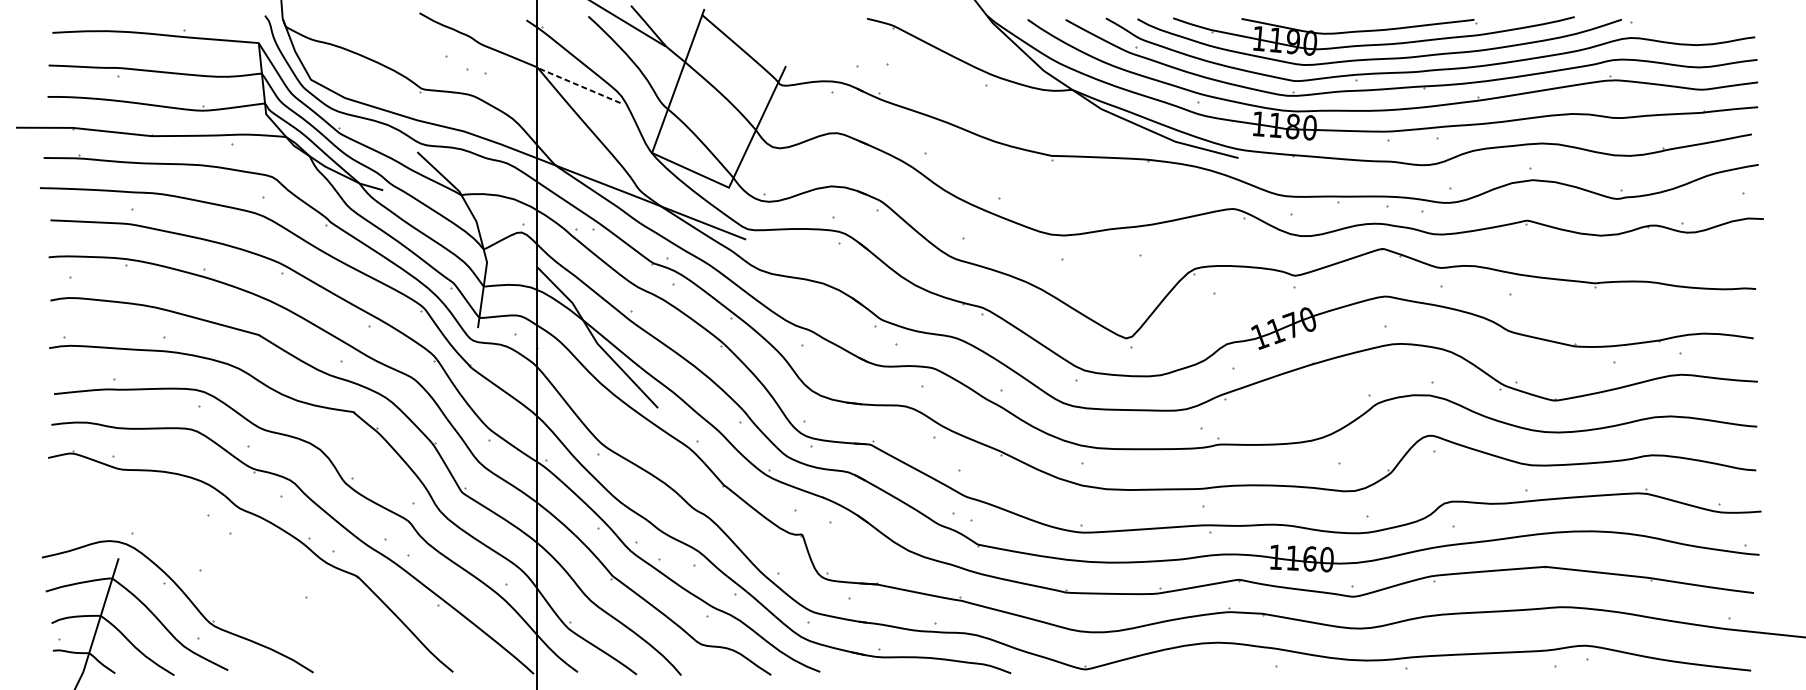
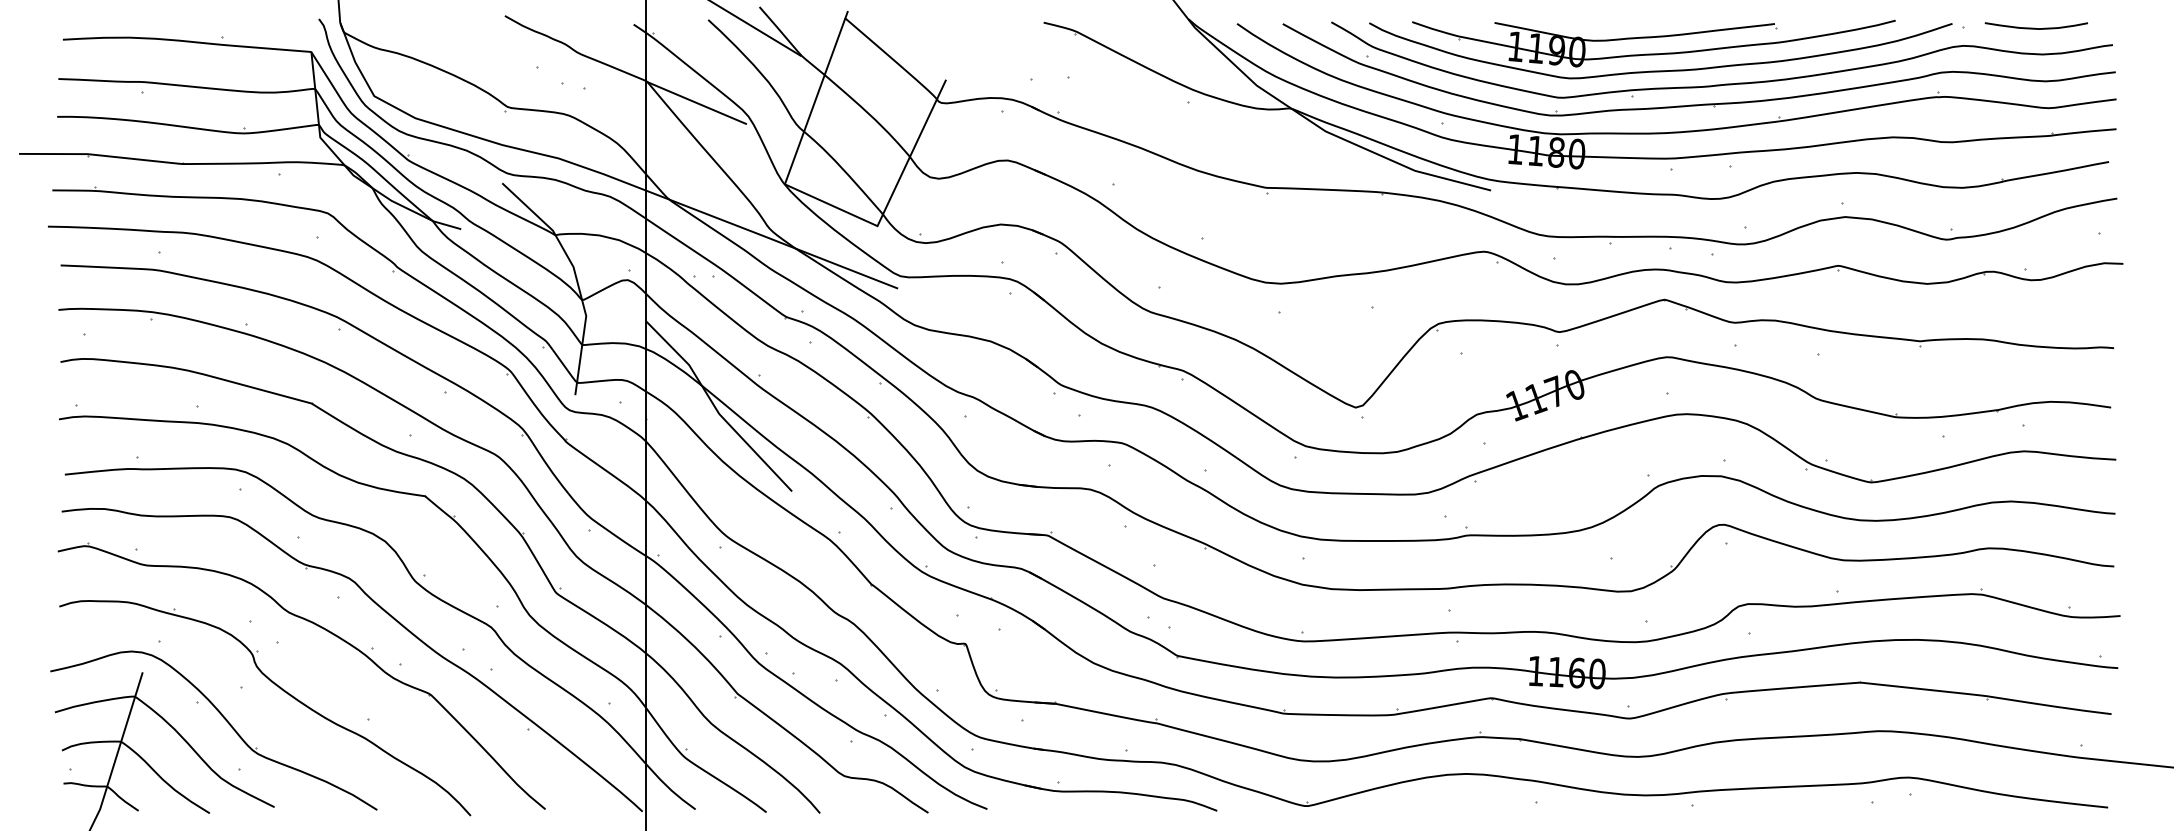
curve: (1689, 22) -> (2034, 27), added
line: (578, 85) -> (696, 102), dashed -> solid
part: (233, 572) -> (280, 689), added

